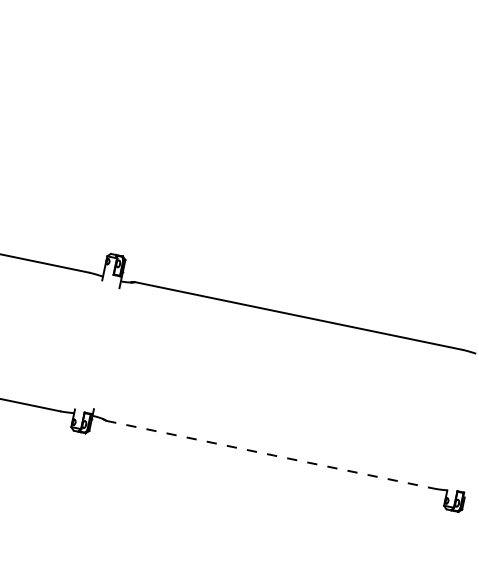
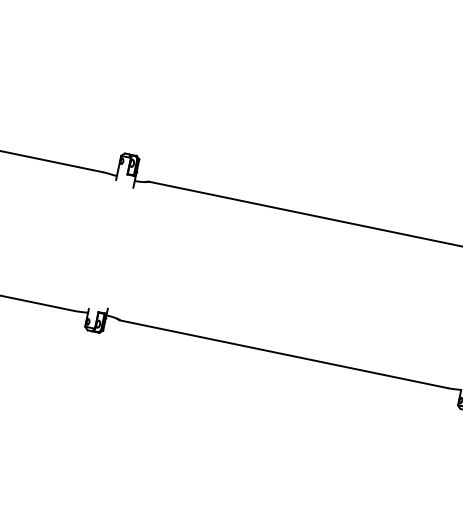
line: (270, 454) -> (284, 354), dashed -> solid

